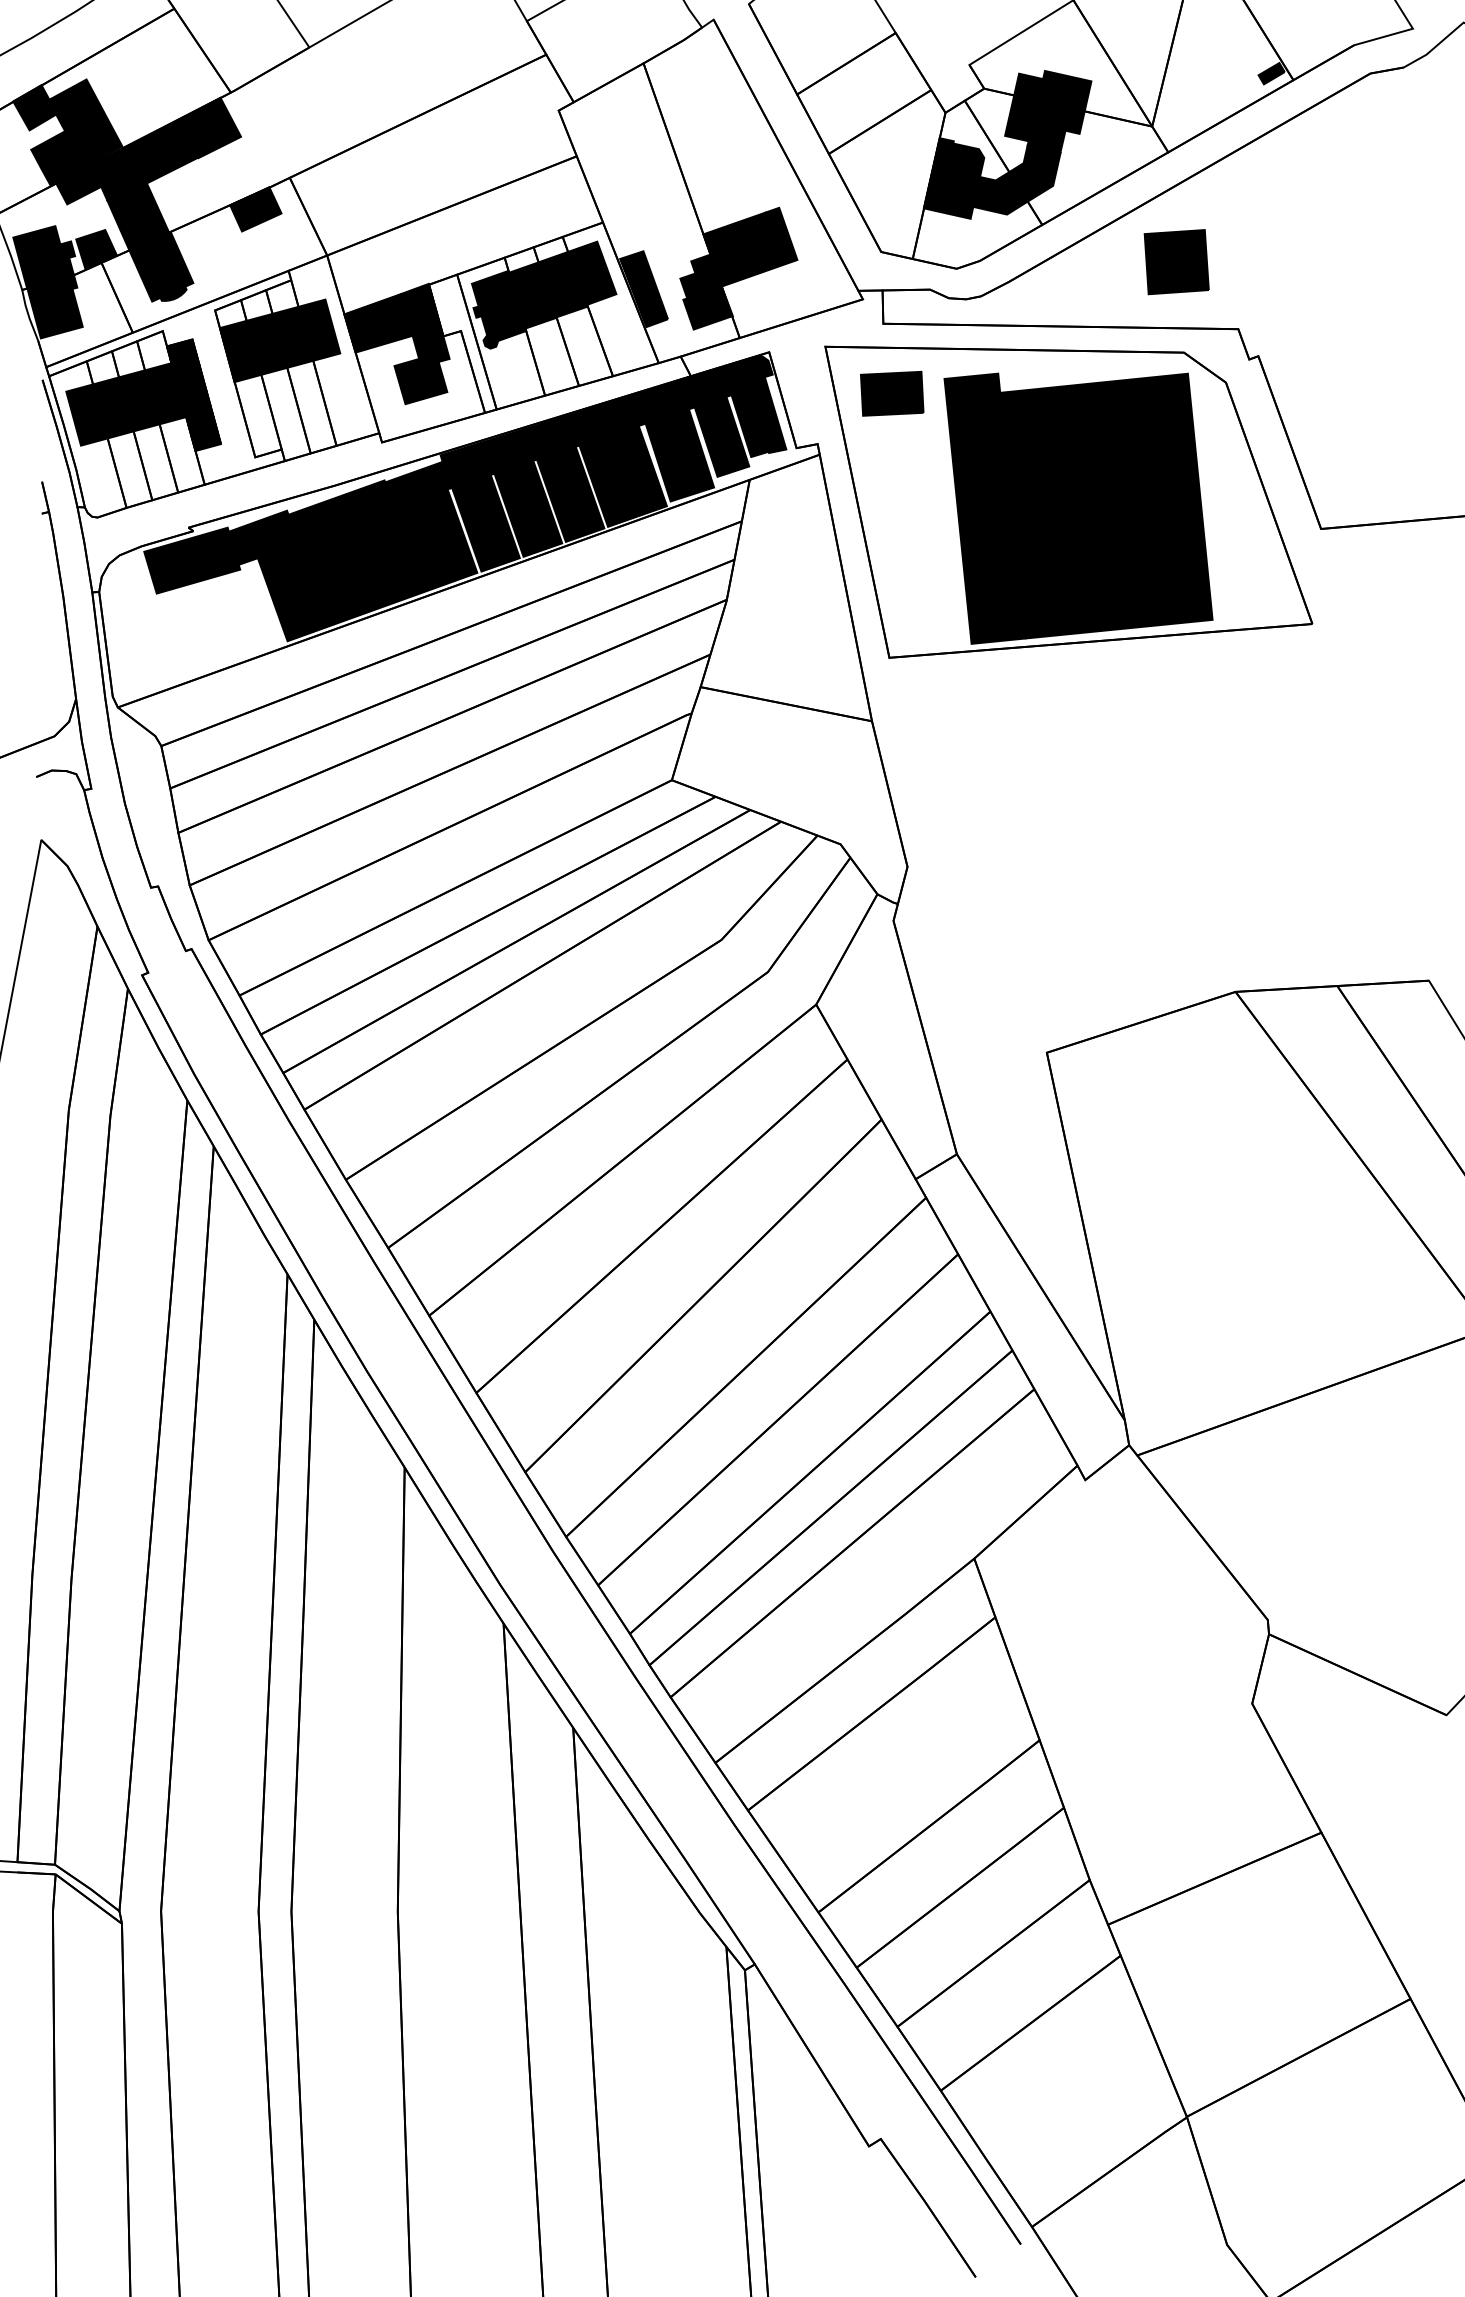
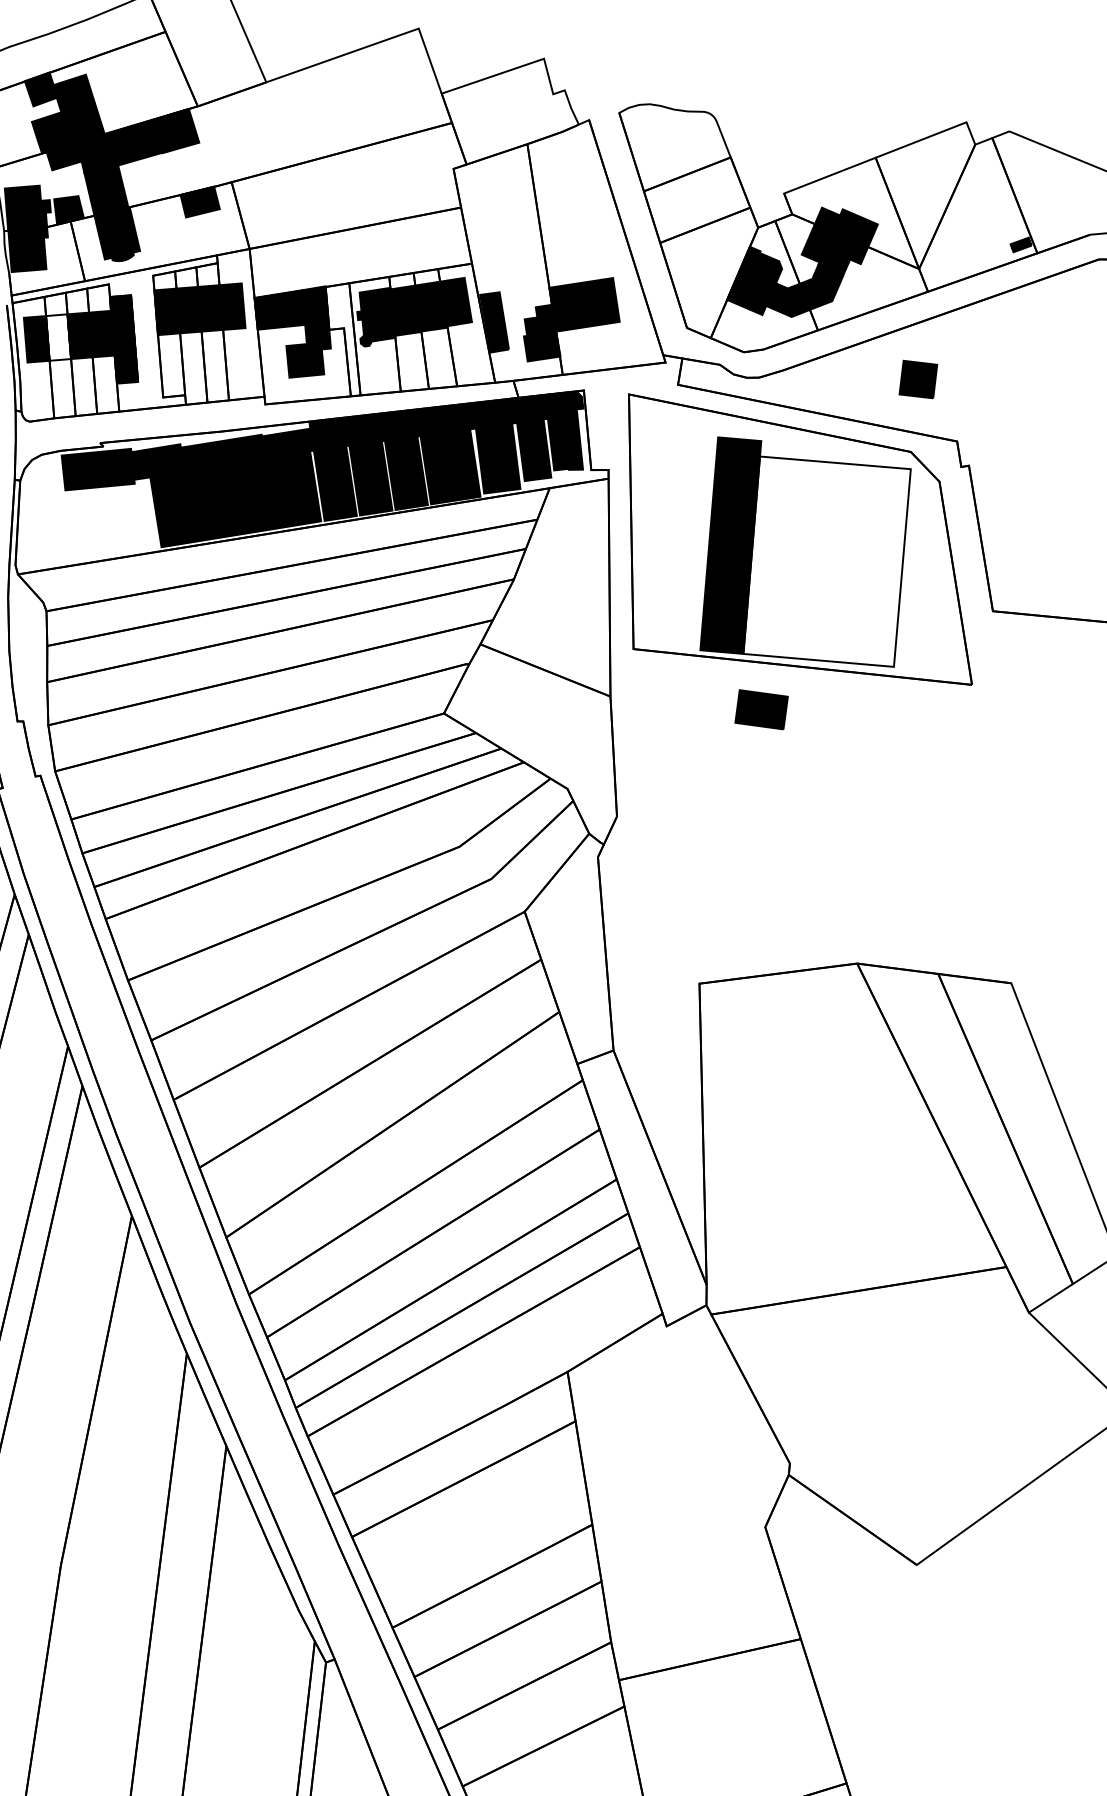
part: (1176, 262) -> (918, 379), size x0.7
part: (892, 393) -> (761, 709), moved
fill: (112, 407) -> (57, 337), removed
fill: (1106, 505) -> (827, 561), removed

